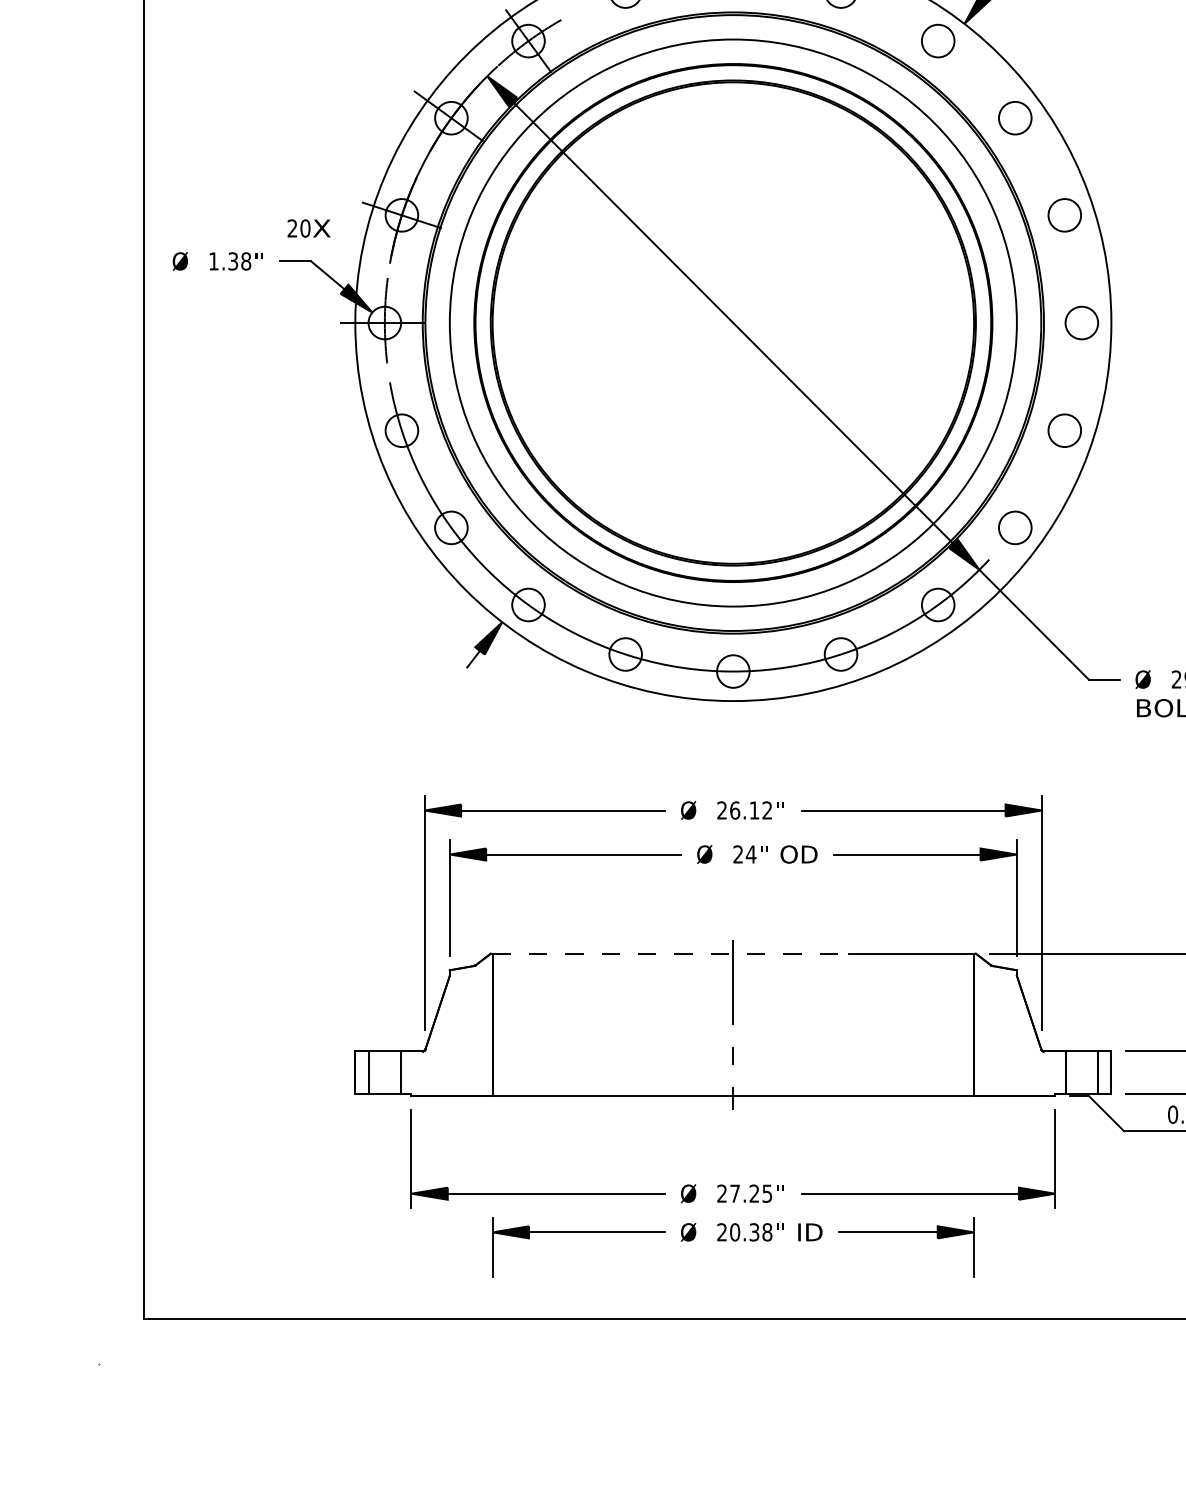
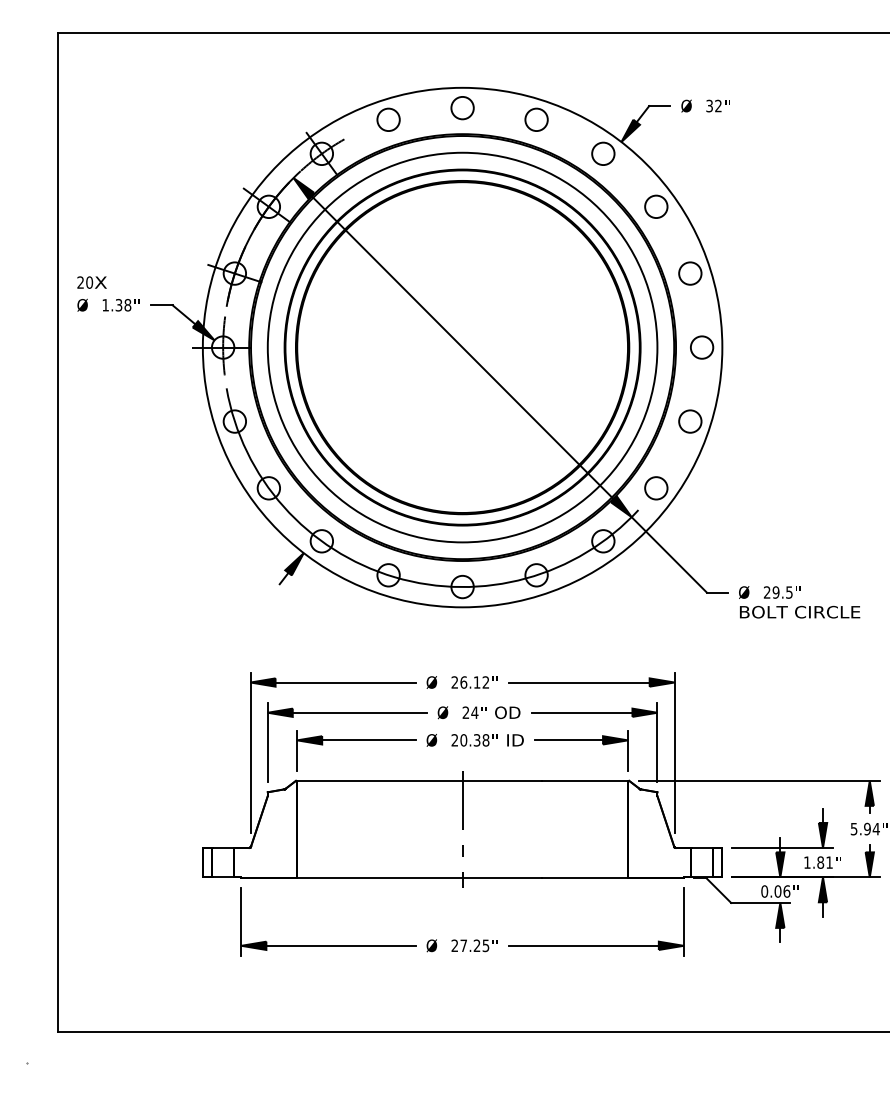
text: (308, 228) -> (91, 282), moved
line: (672, 953) -> (420, 780), dashed -> solid
part: (733, 1247) -> (462, 750), moved

